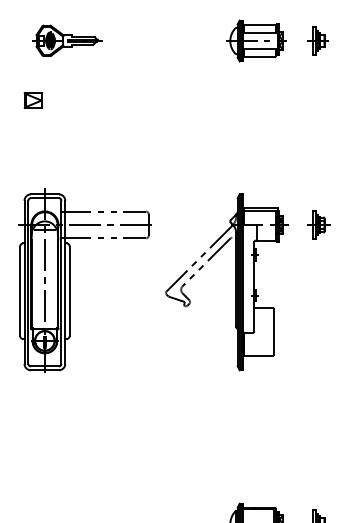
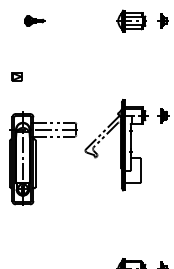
part: (67, 39) -> (34, 20), size x0.6
part: (32, 100) -> (16, 76), moved
part: (71, 280) -> (36, 158), moved

